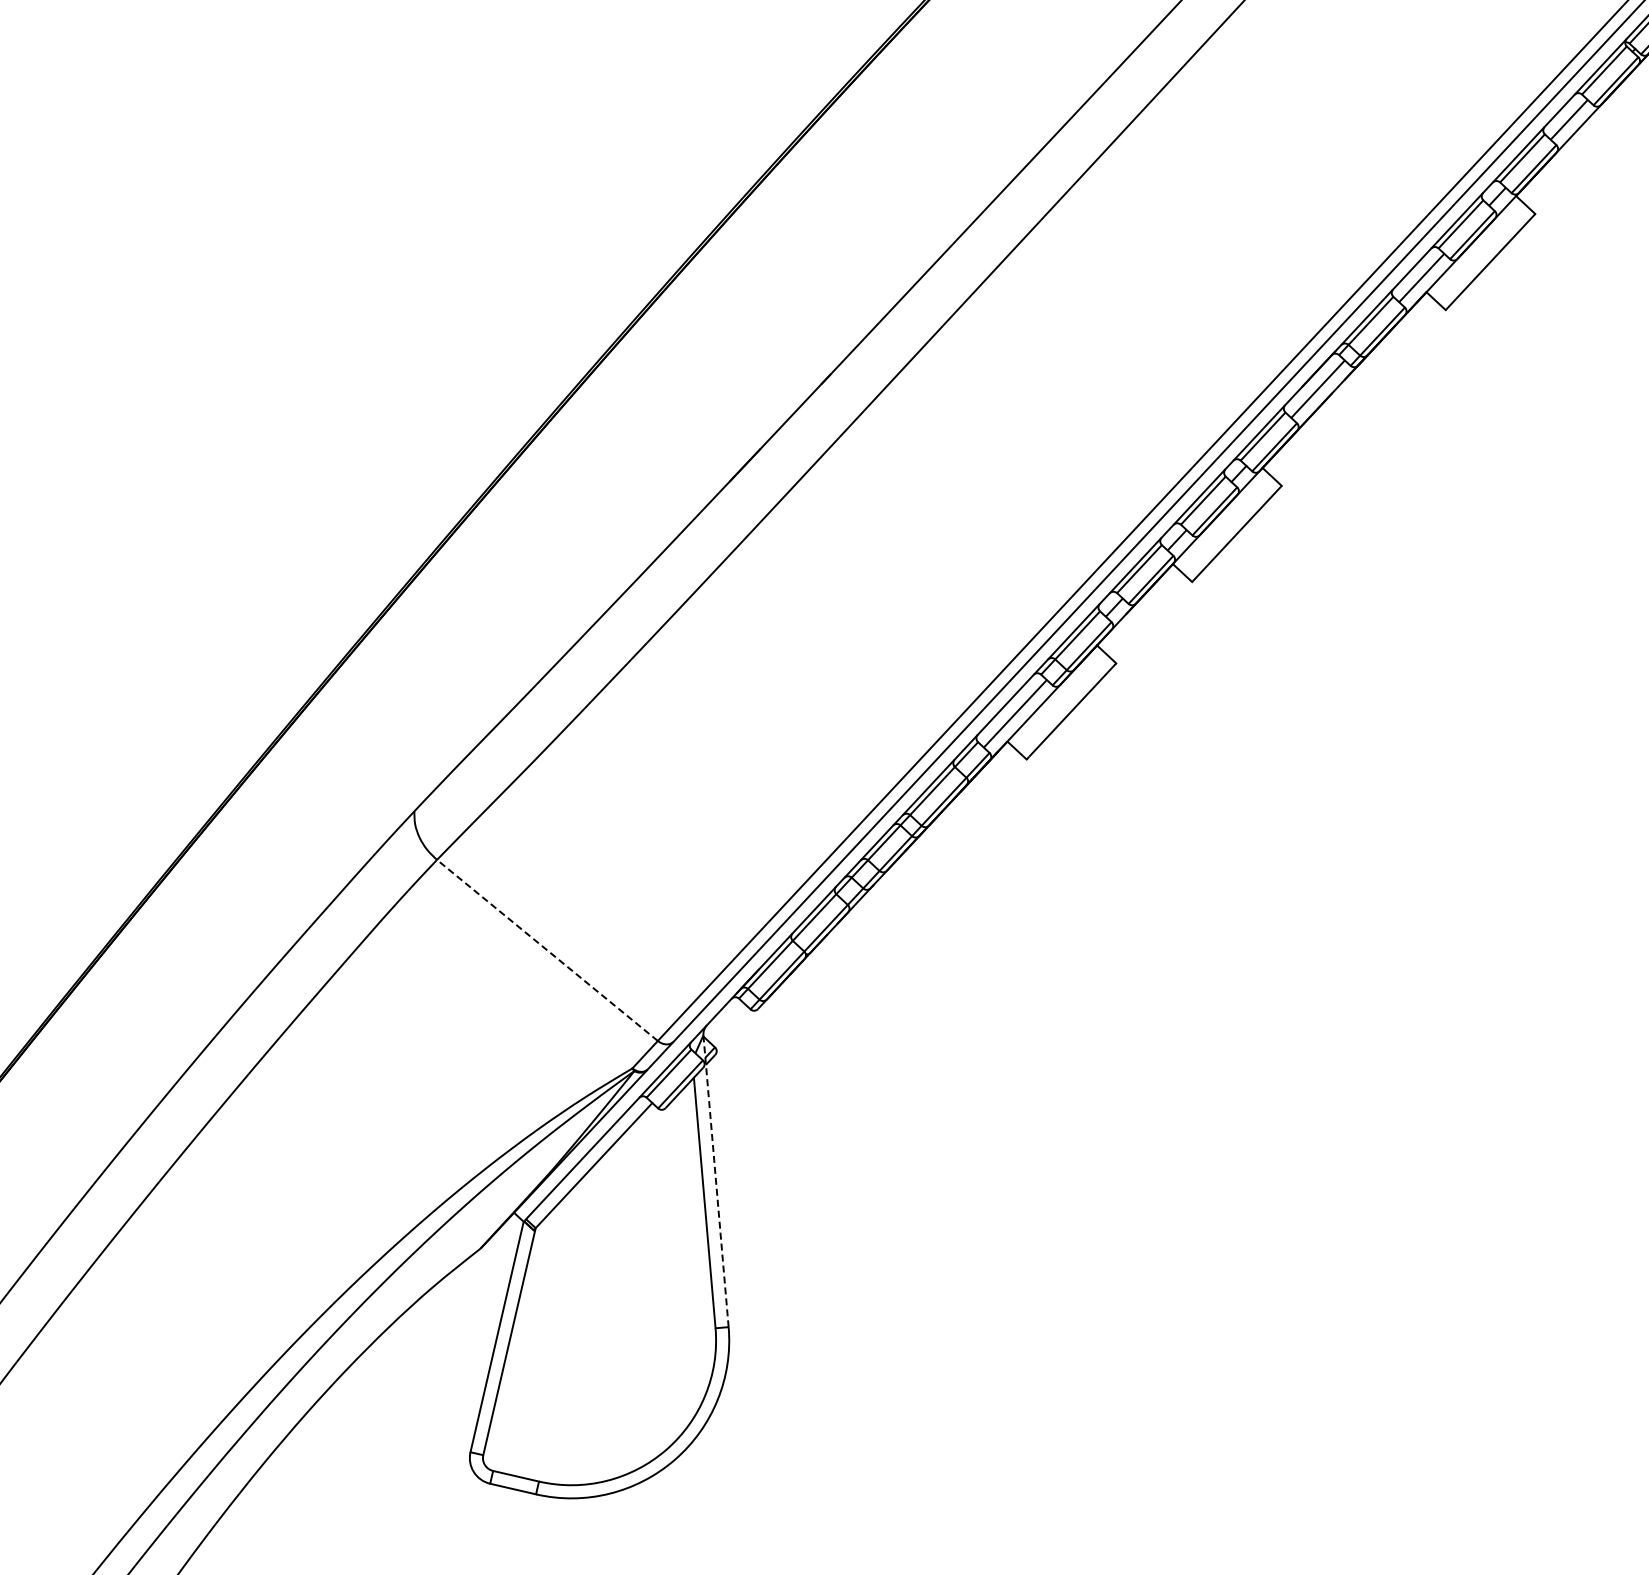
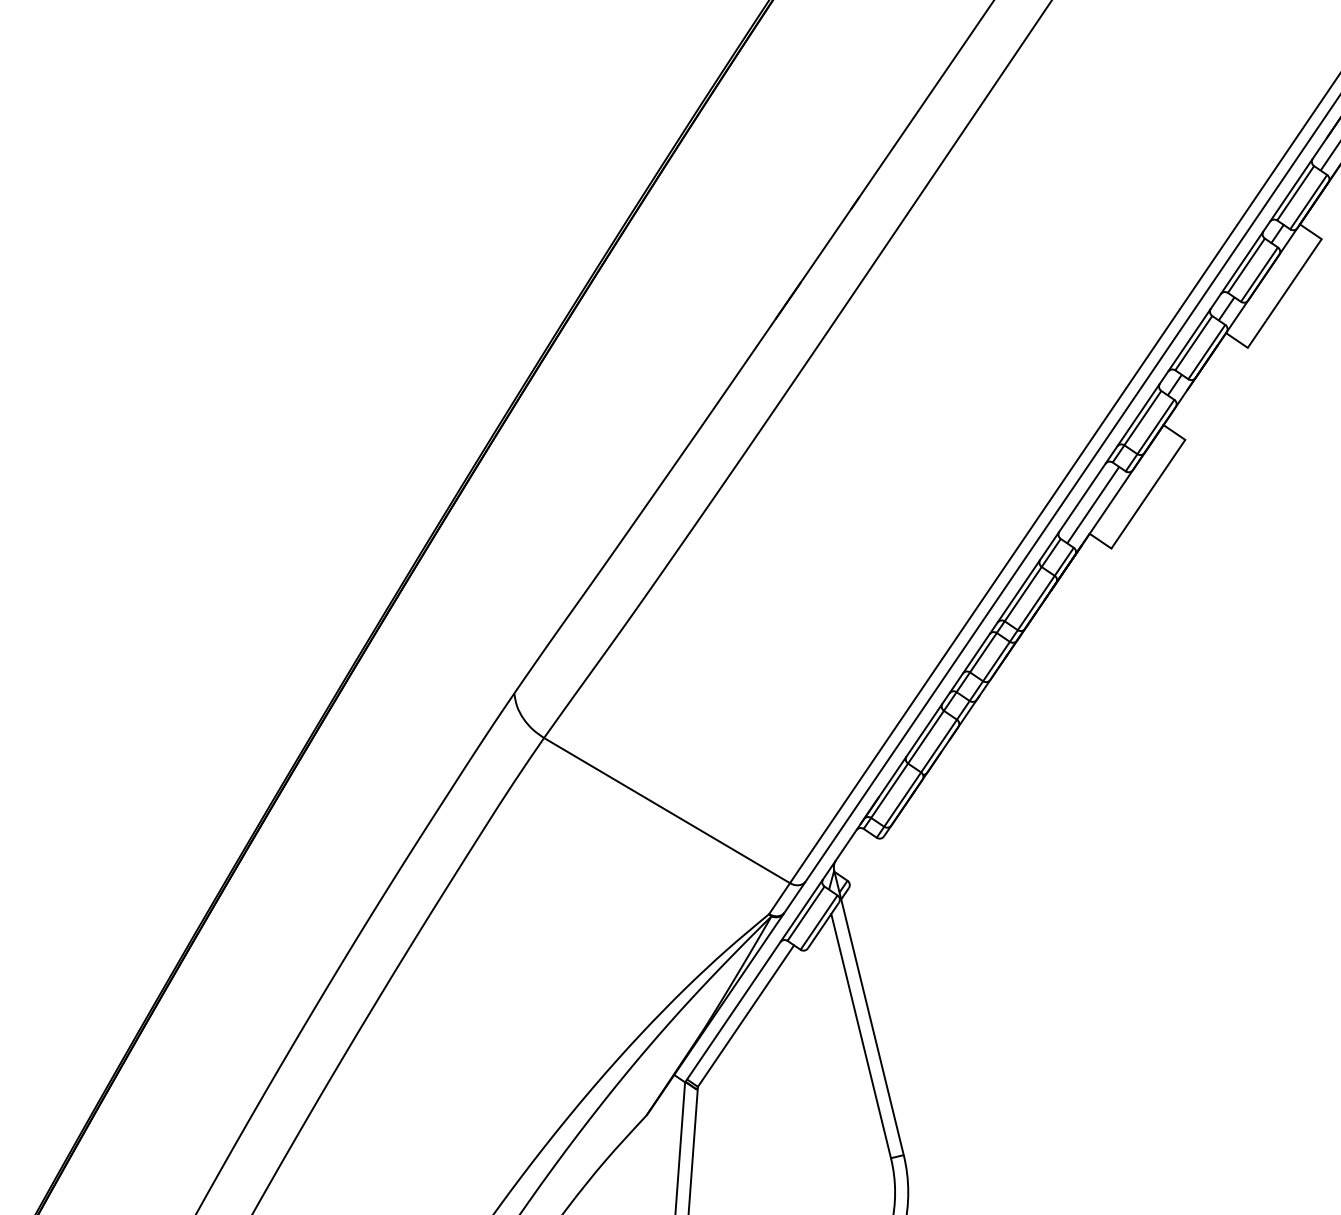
line: (547, 950) -> (667, 810), dashed -> solid
line: (716, 1181) -> (869, 1013), dashed -> solid

